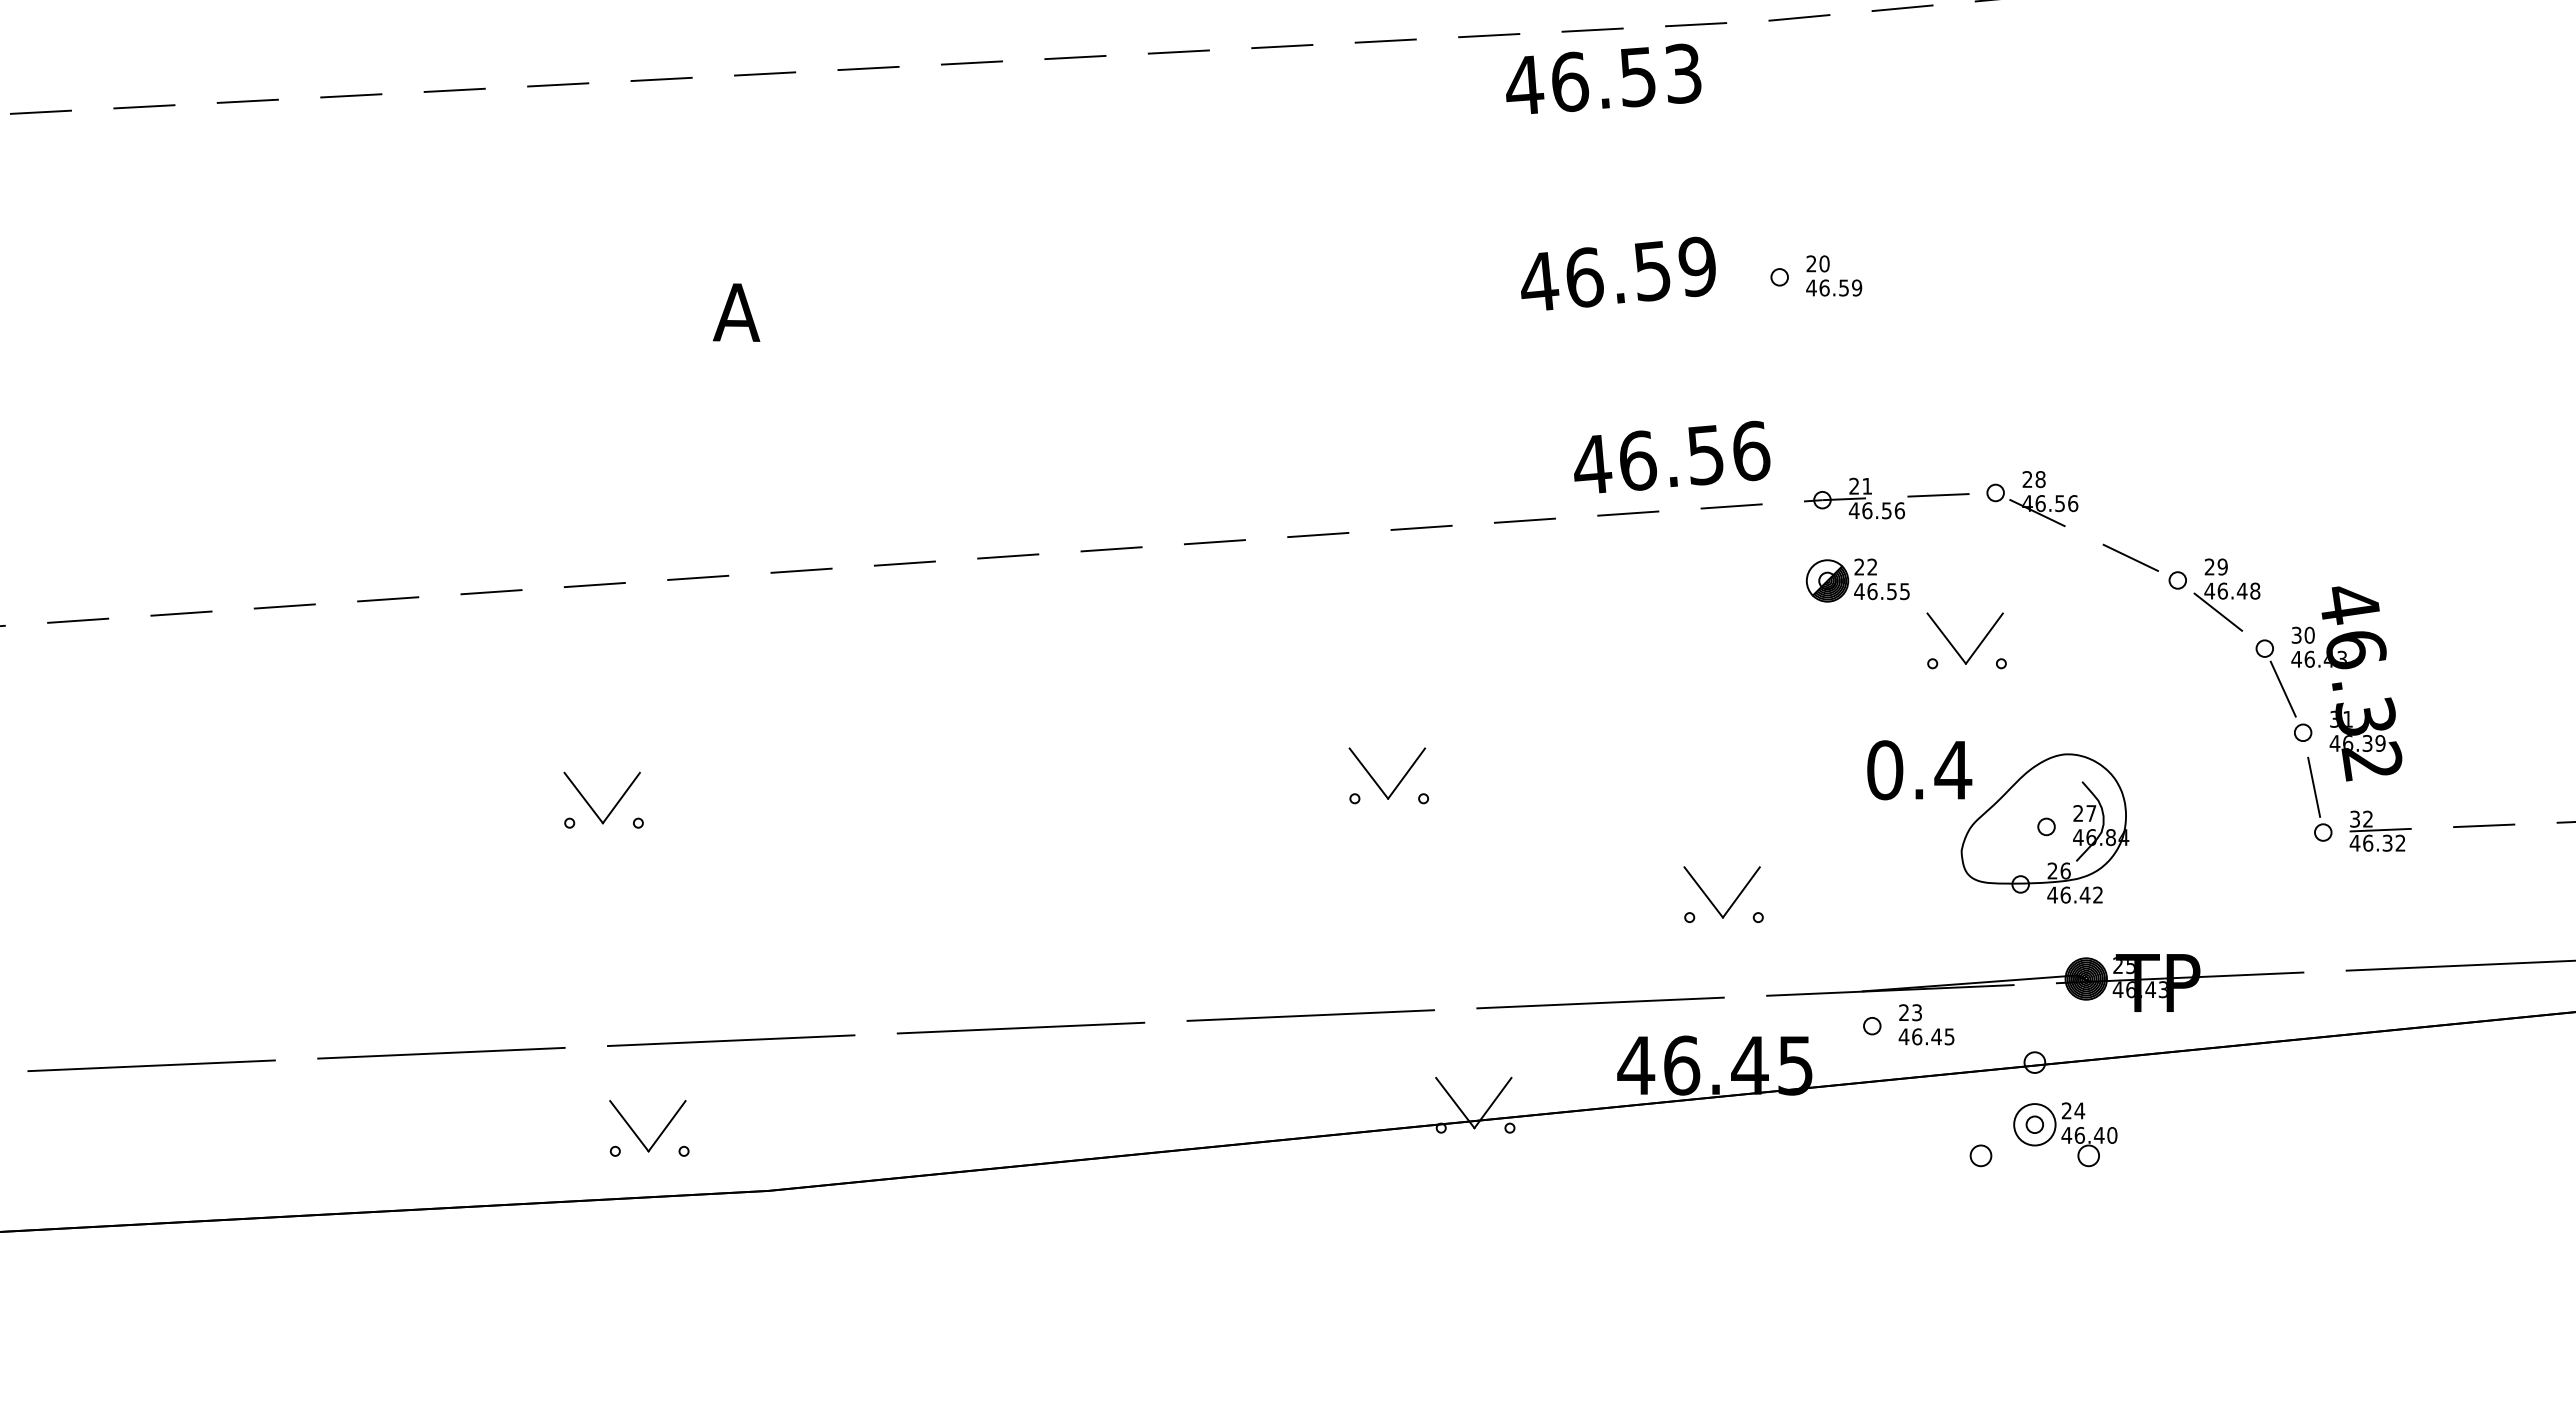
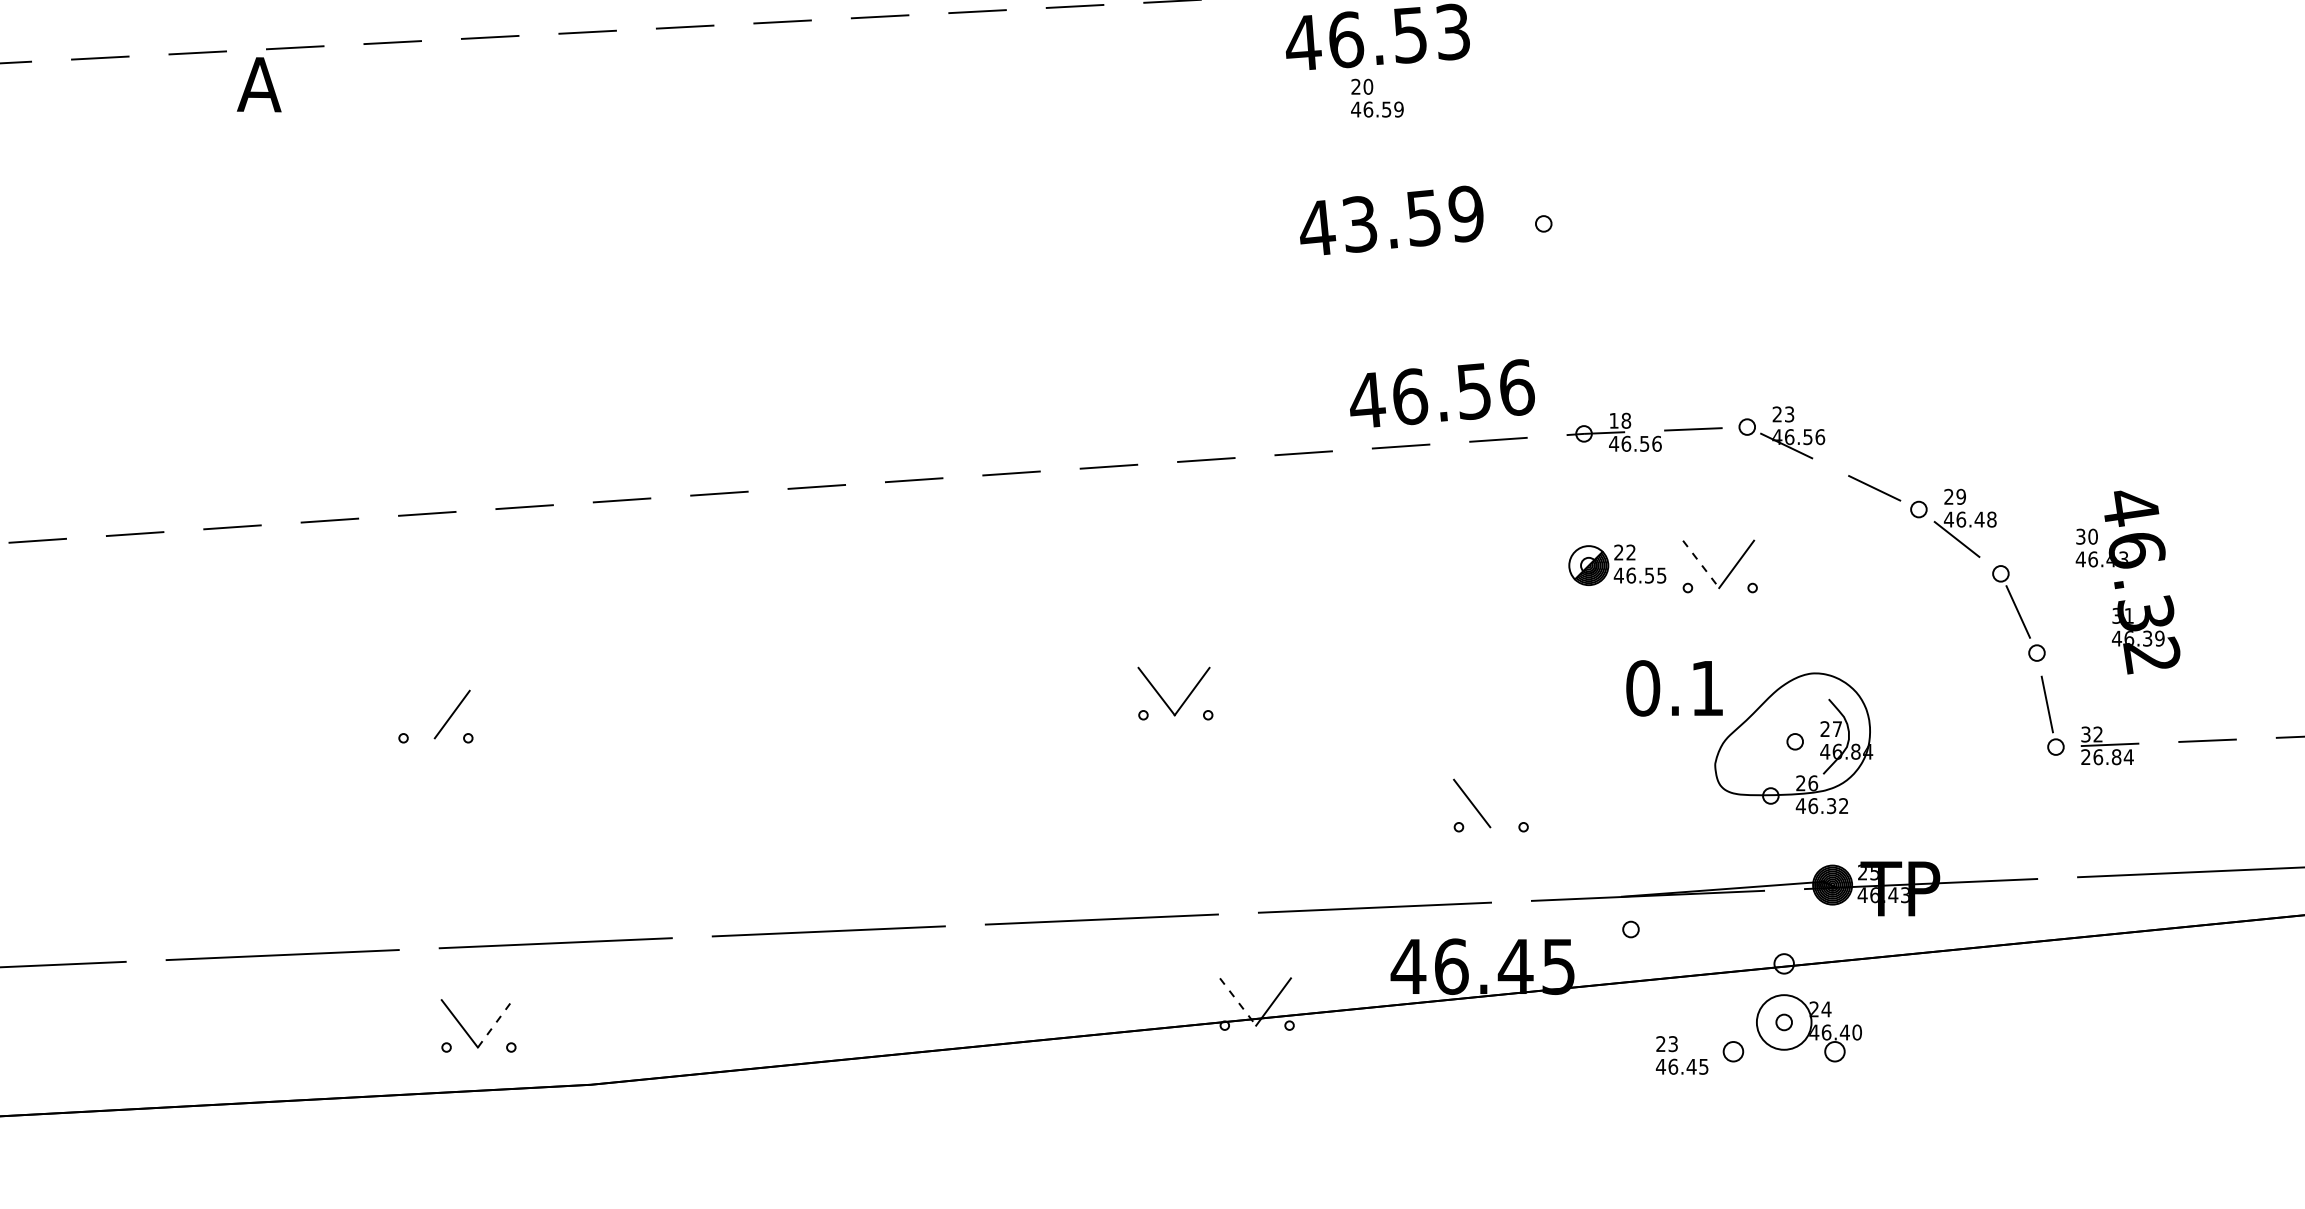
text: (1834, 275) -> (1377, 97), moved
text: (1584, 277) -> (1359, 224), 46.59 -> 43.59
text: (736, 312) -> (259, 84), moved
text: (2040, 479) -> (1789, 414), 28 -> 23
text: (1860, 485) -> (1619, 420), 21 -> 18
part: (1857, 580) -> (1617, 565), moved
line: (1946, 638) -> (1700, 564), solid -> dashed
text: (2346, 683) -> (2127, 582), moved
text: (1953, 770) -> (1707, 688), 0.4 -> 0.1
line: (583, 797) -> (416, 714), removed
text: (2377, 842) -> (2107, 756), 46.32 -> 26.84
line: (1740, 892) -> (1506, 803), removed
text: (2084, 894) -> (1830, 805), 46.42 -> 46.32
text: (1926, 1024) -> (1682, 1055), moved
line: (1455, 1103) -> (1238, 1002), solid -> dashed
circle: (2034, 1124) -> (1783, 1022), size x1.4
line: (667, 1125) -> (495, 1023), solid -> dashed

